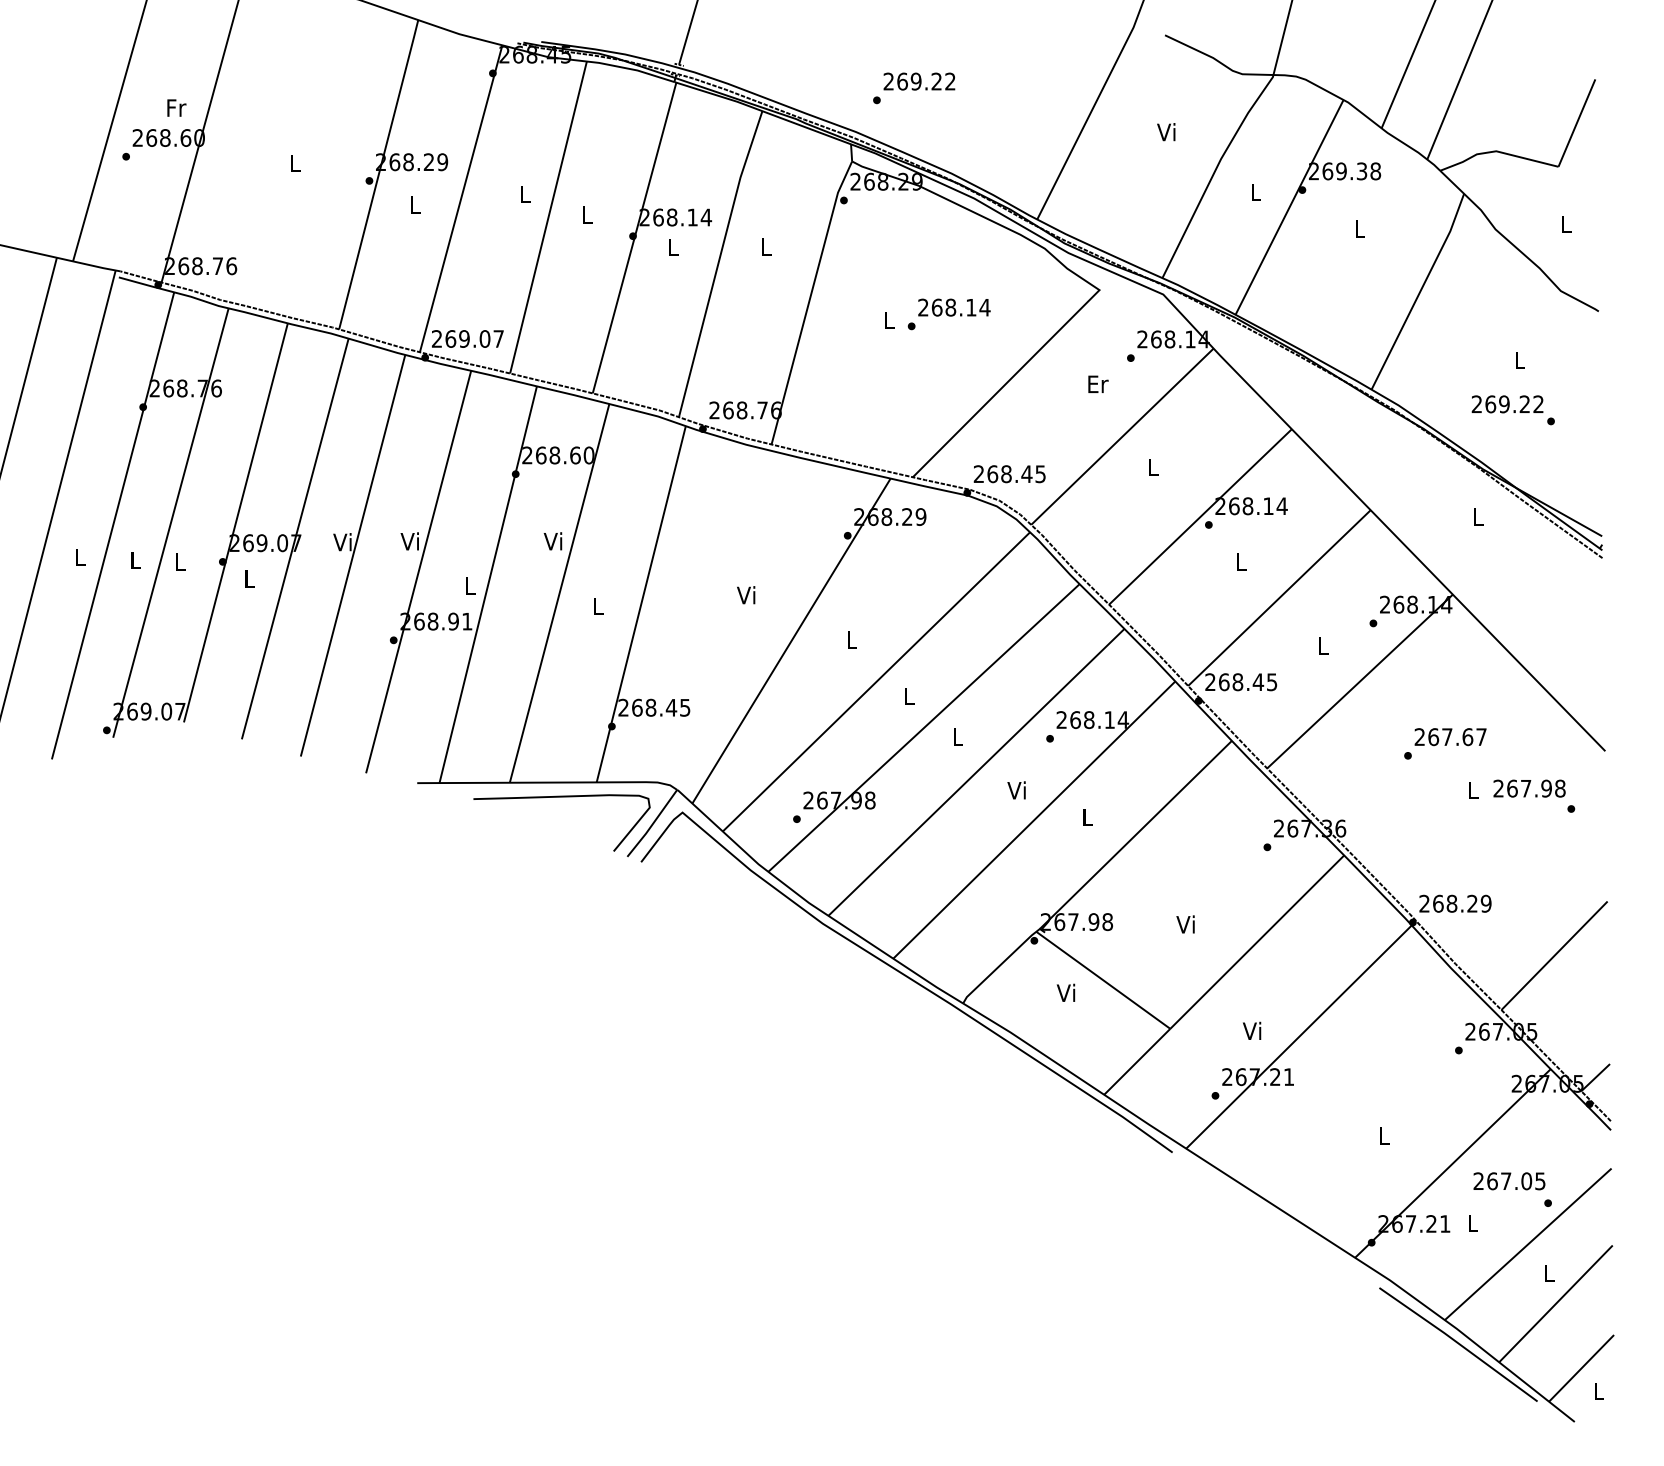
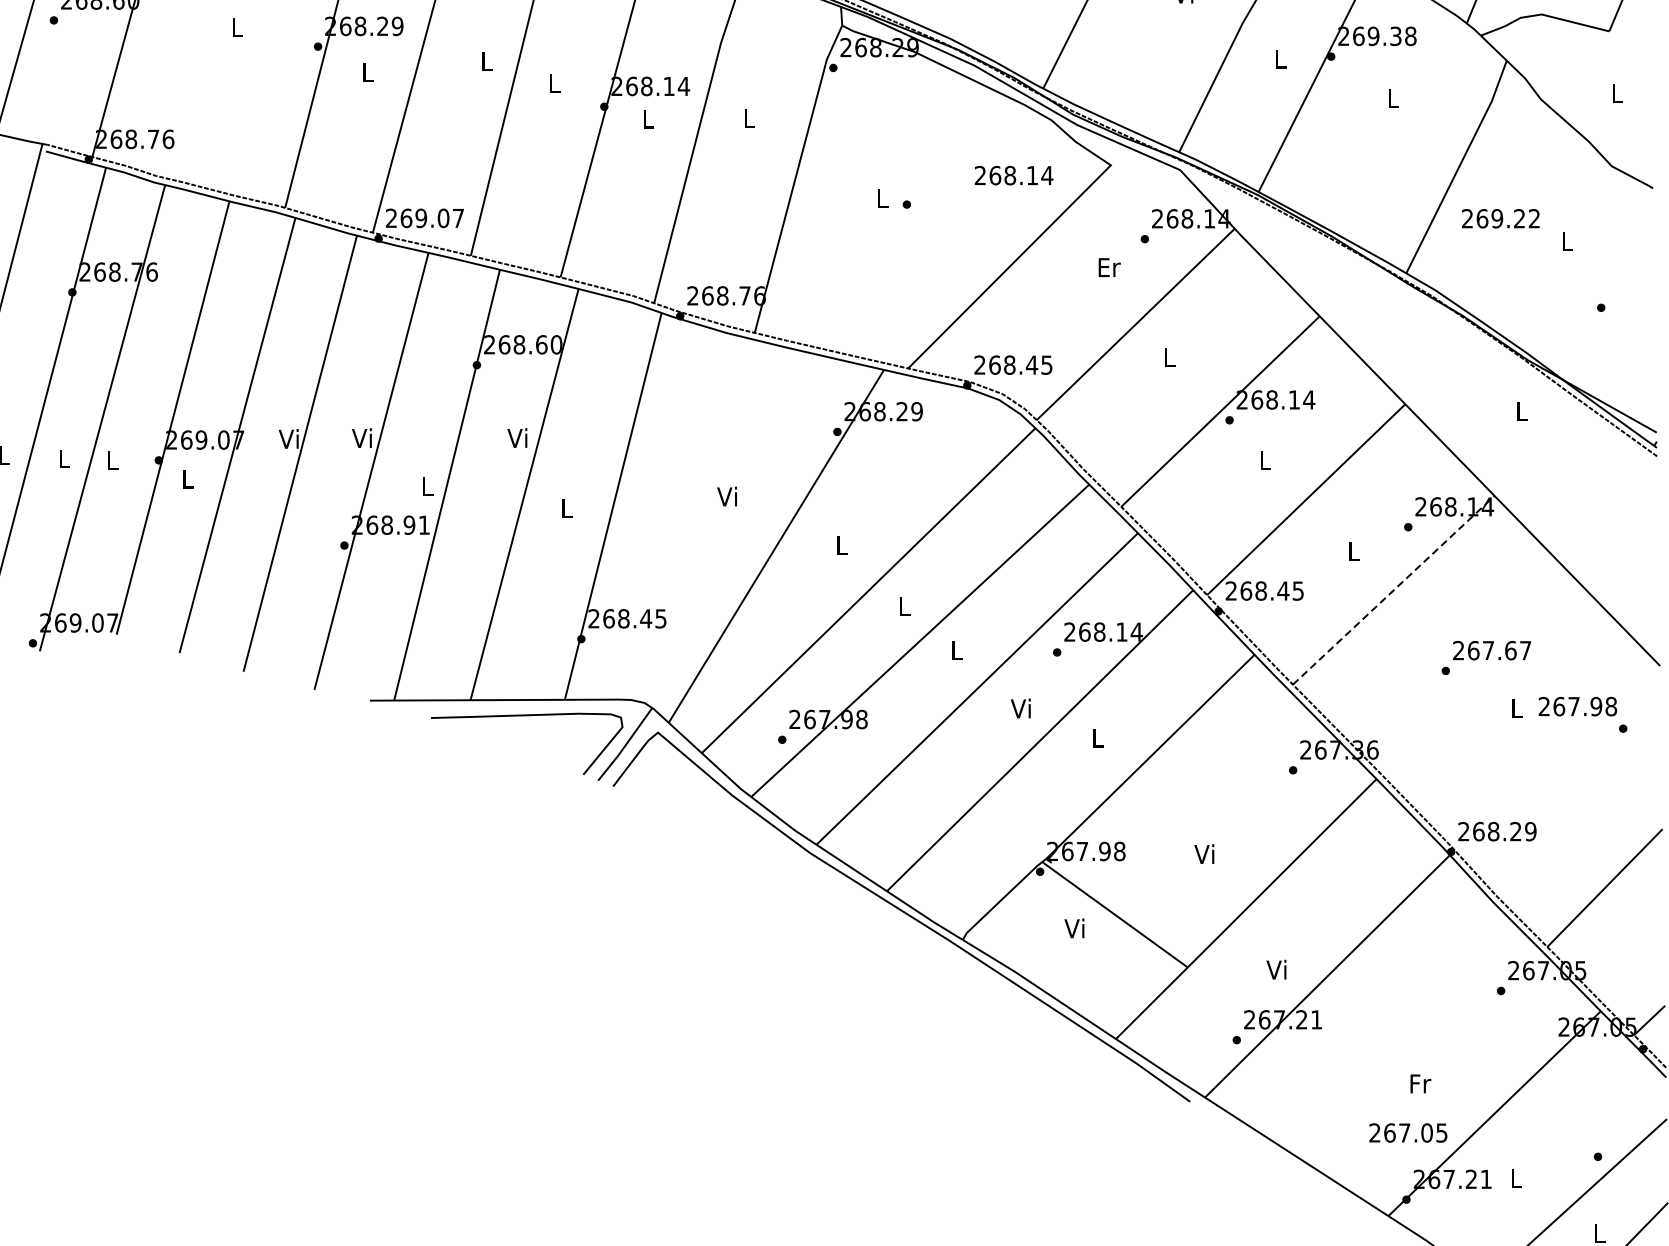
text: (954, 307) -> (1014, 175), moved
text: (1507, 404) -> (1500, 218), moved
line: (1360, 681) -> (1394, 590), solid -> dashed
text: (1384, 1135) -> (1420, 1083), L -> Fr
text: (1509, 1181) -> (1408, 1133), moved

